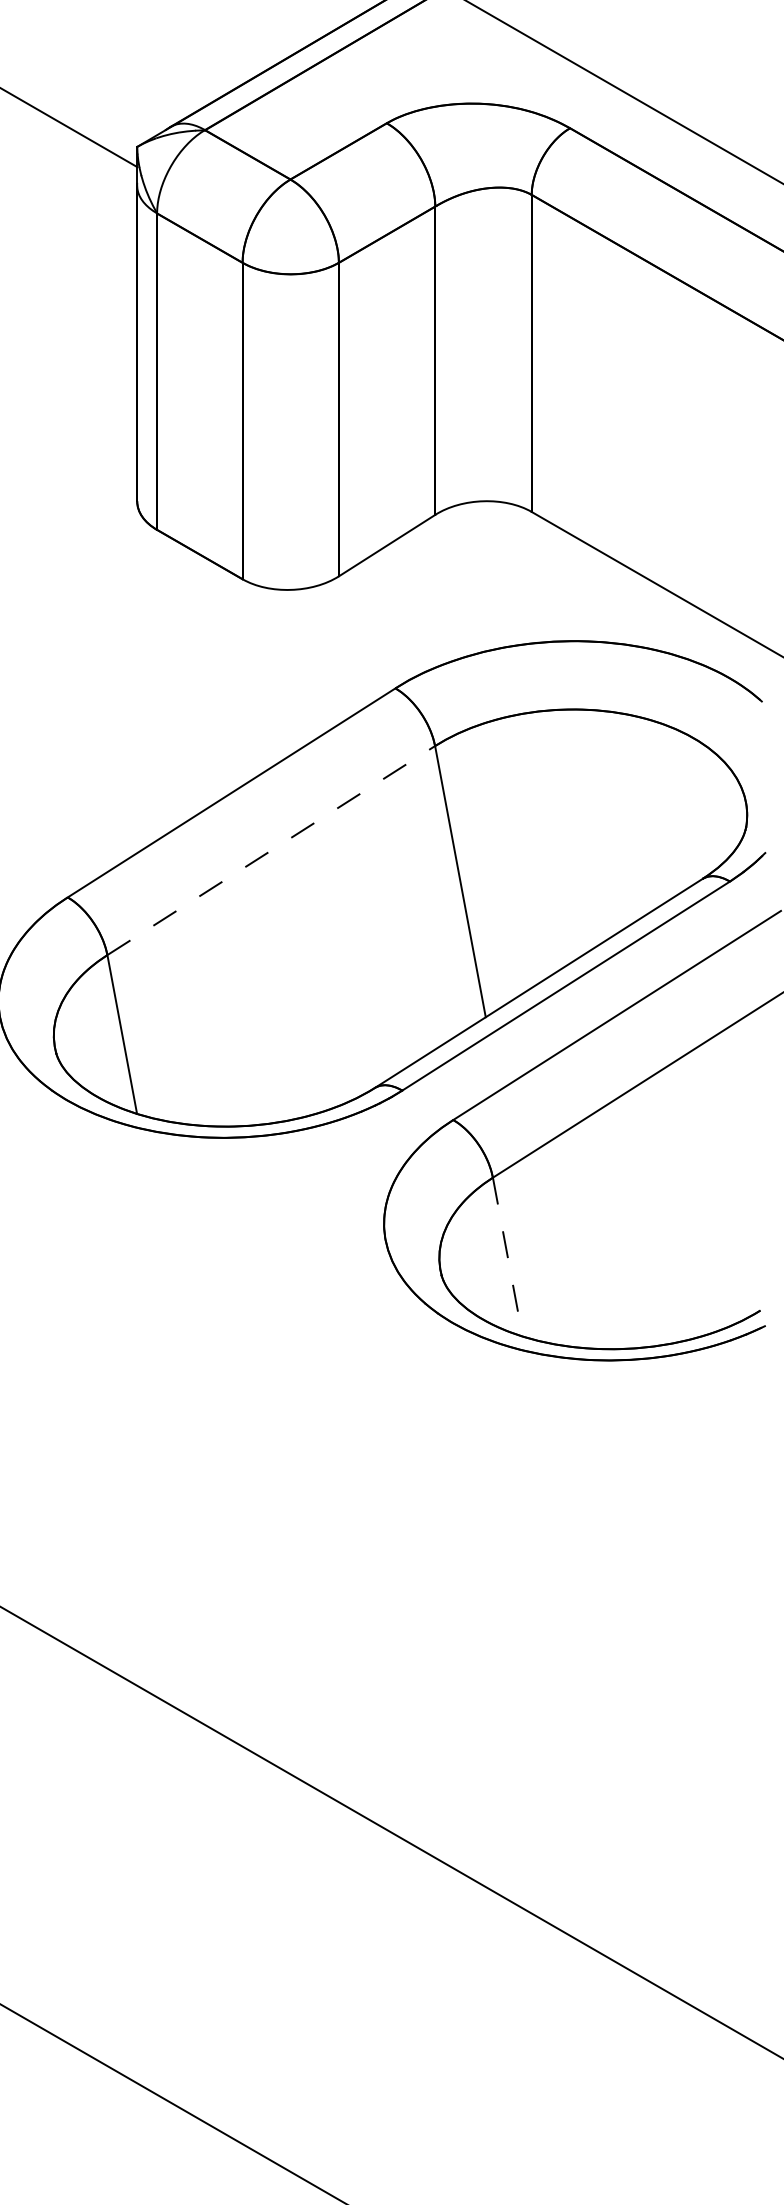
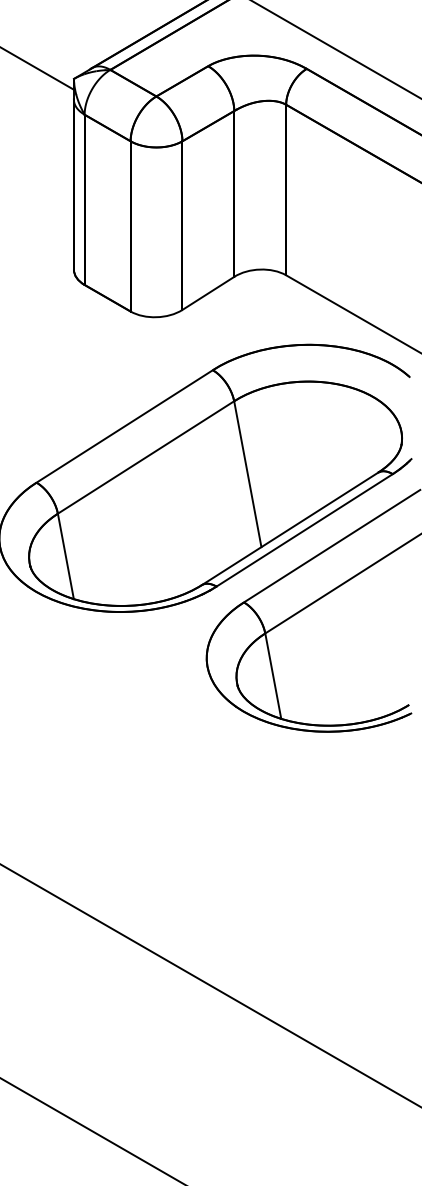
line: (272, 850) -> (146, 457), dashed -> solid
line: (508, 1257) -> (273, 676), dashed -> solid

